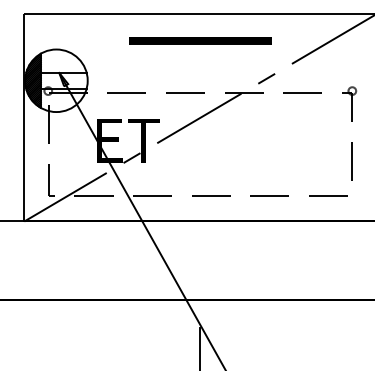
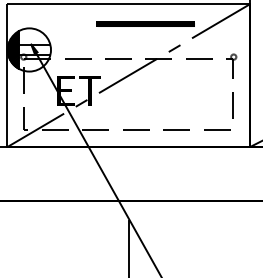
part: (199, 39) -> (145, 23), moved

